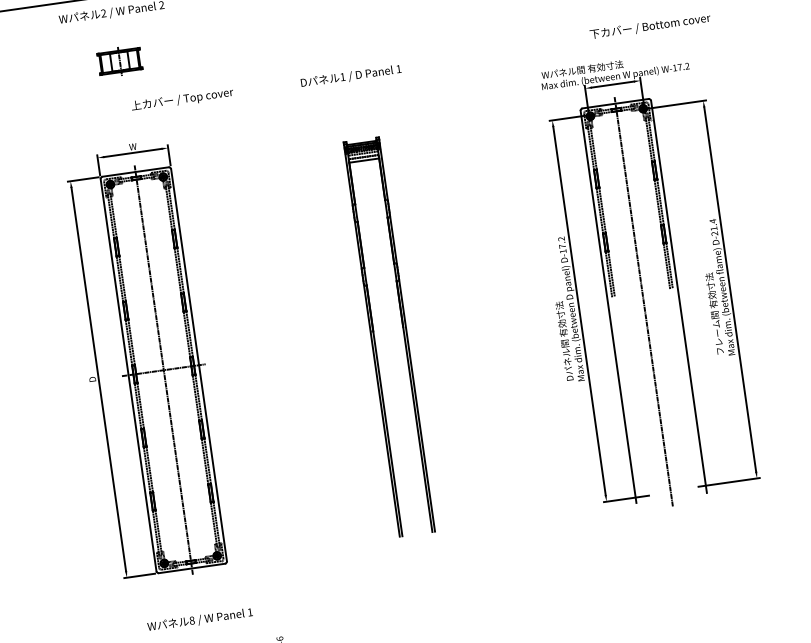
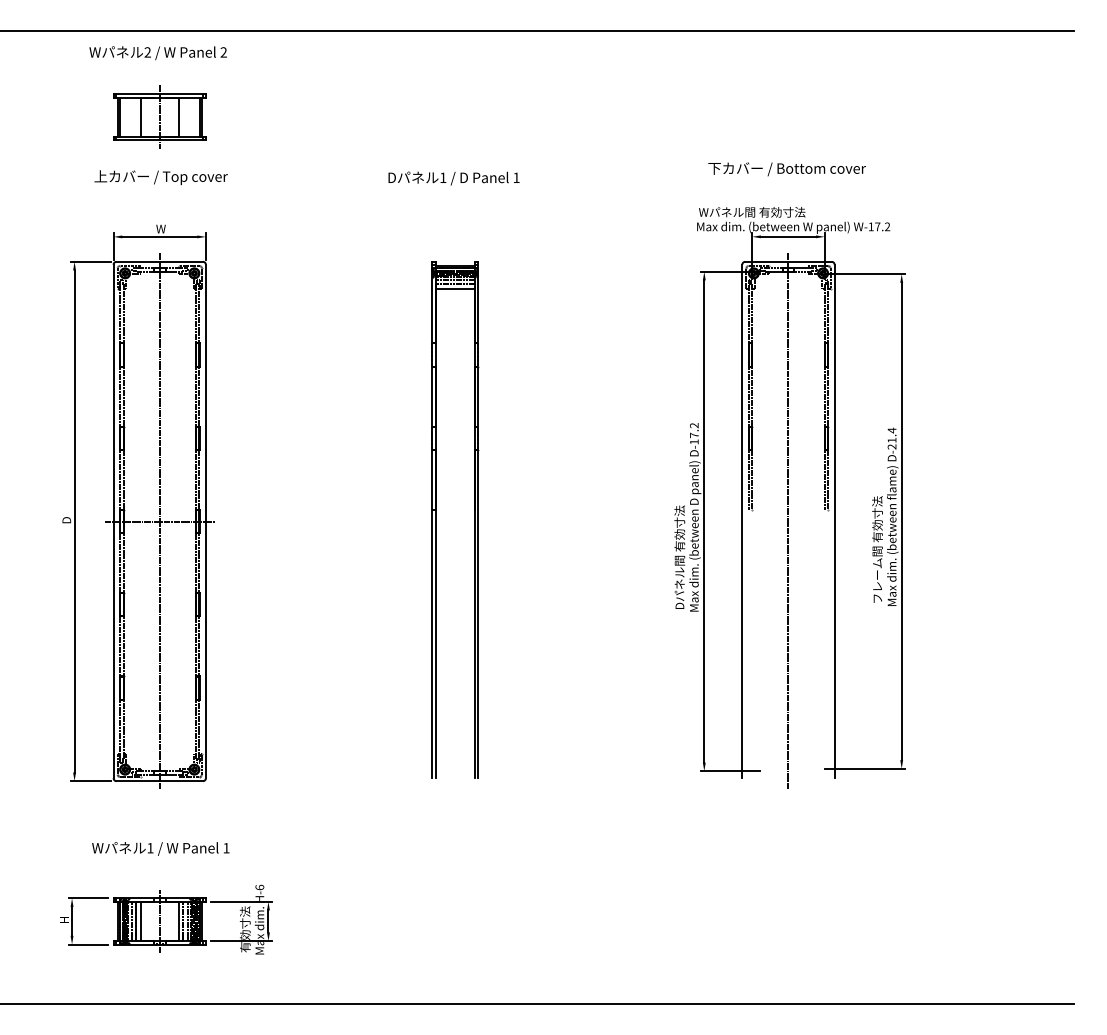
text: (649, 26) -> (786, 169), moved
part: (119, 61) -> (159, 116), size x1.67
text: (181, 99) -> (160, 177), moved
text: (192, 620) -> (150, 847), 8 -> 1

